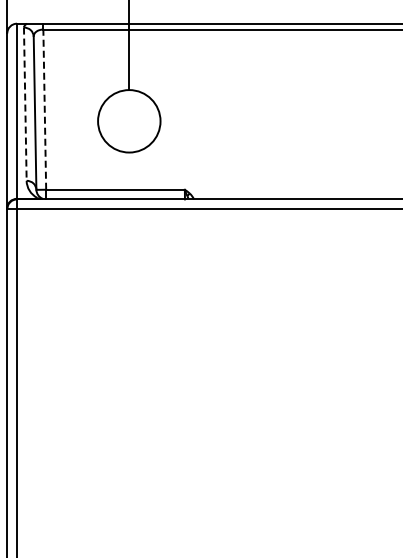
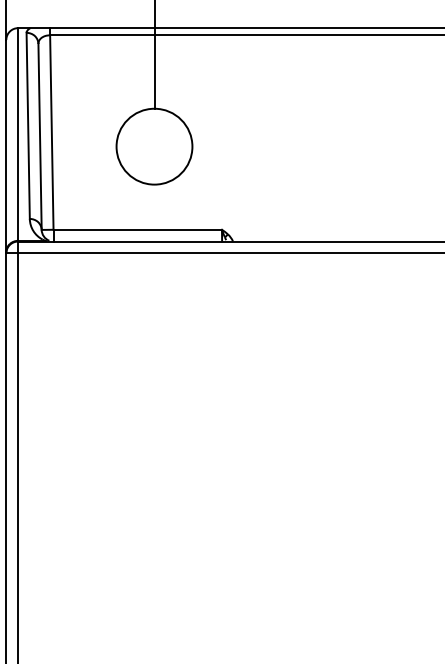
line: (25, 104) -> (28, 126), dashed -> solid
line: (44, 109) -> (51, 132), dashed -> solid

